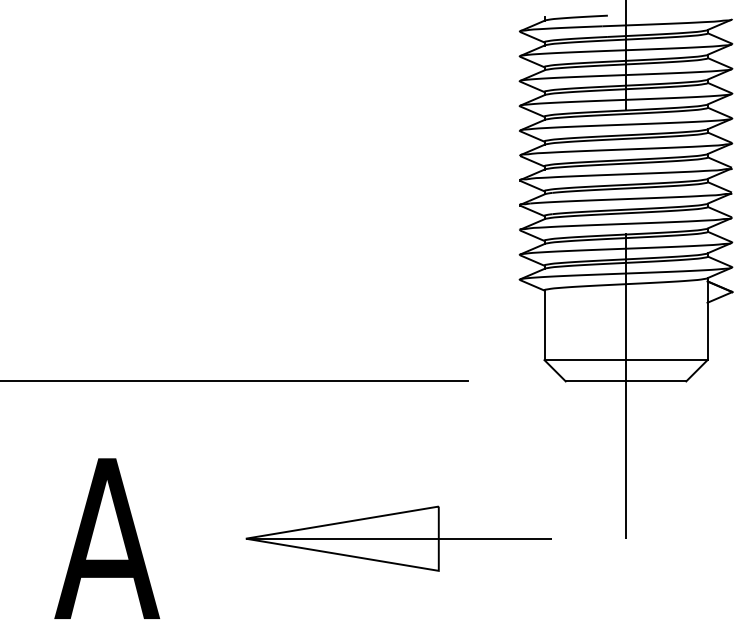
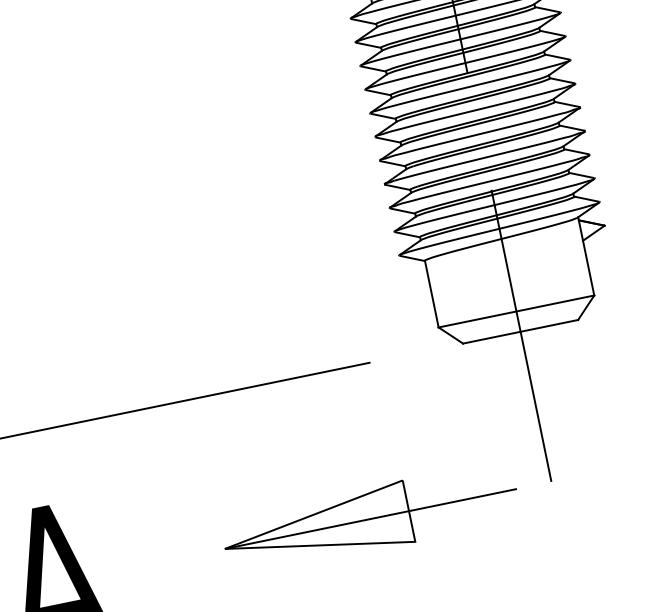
part: (398, 538) -> (370, 518), moved

